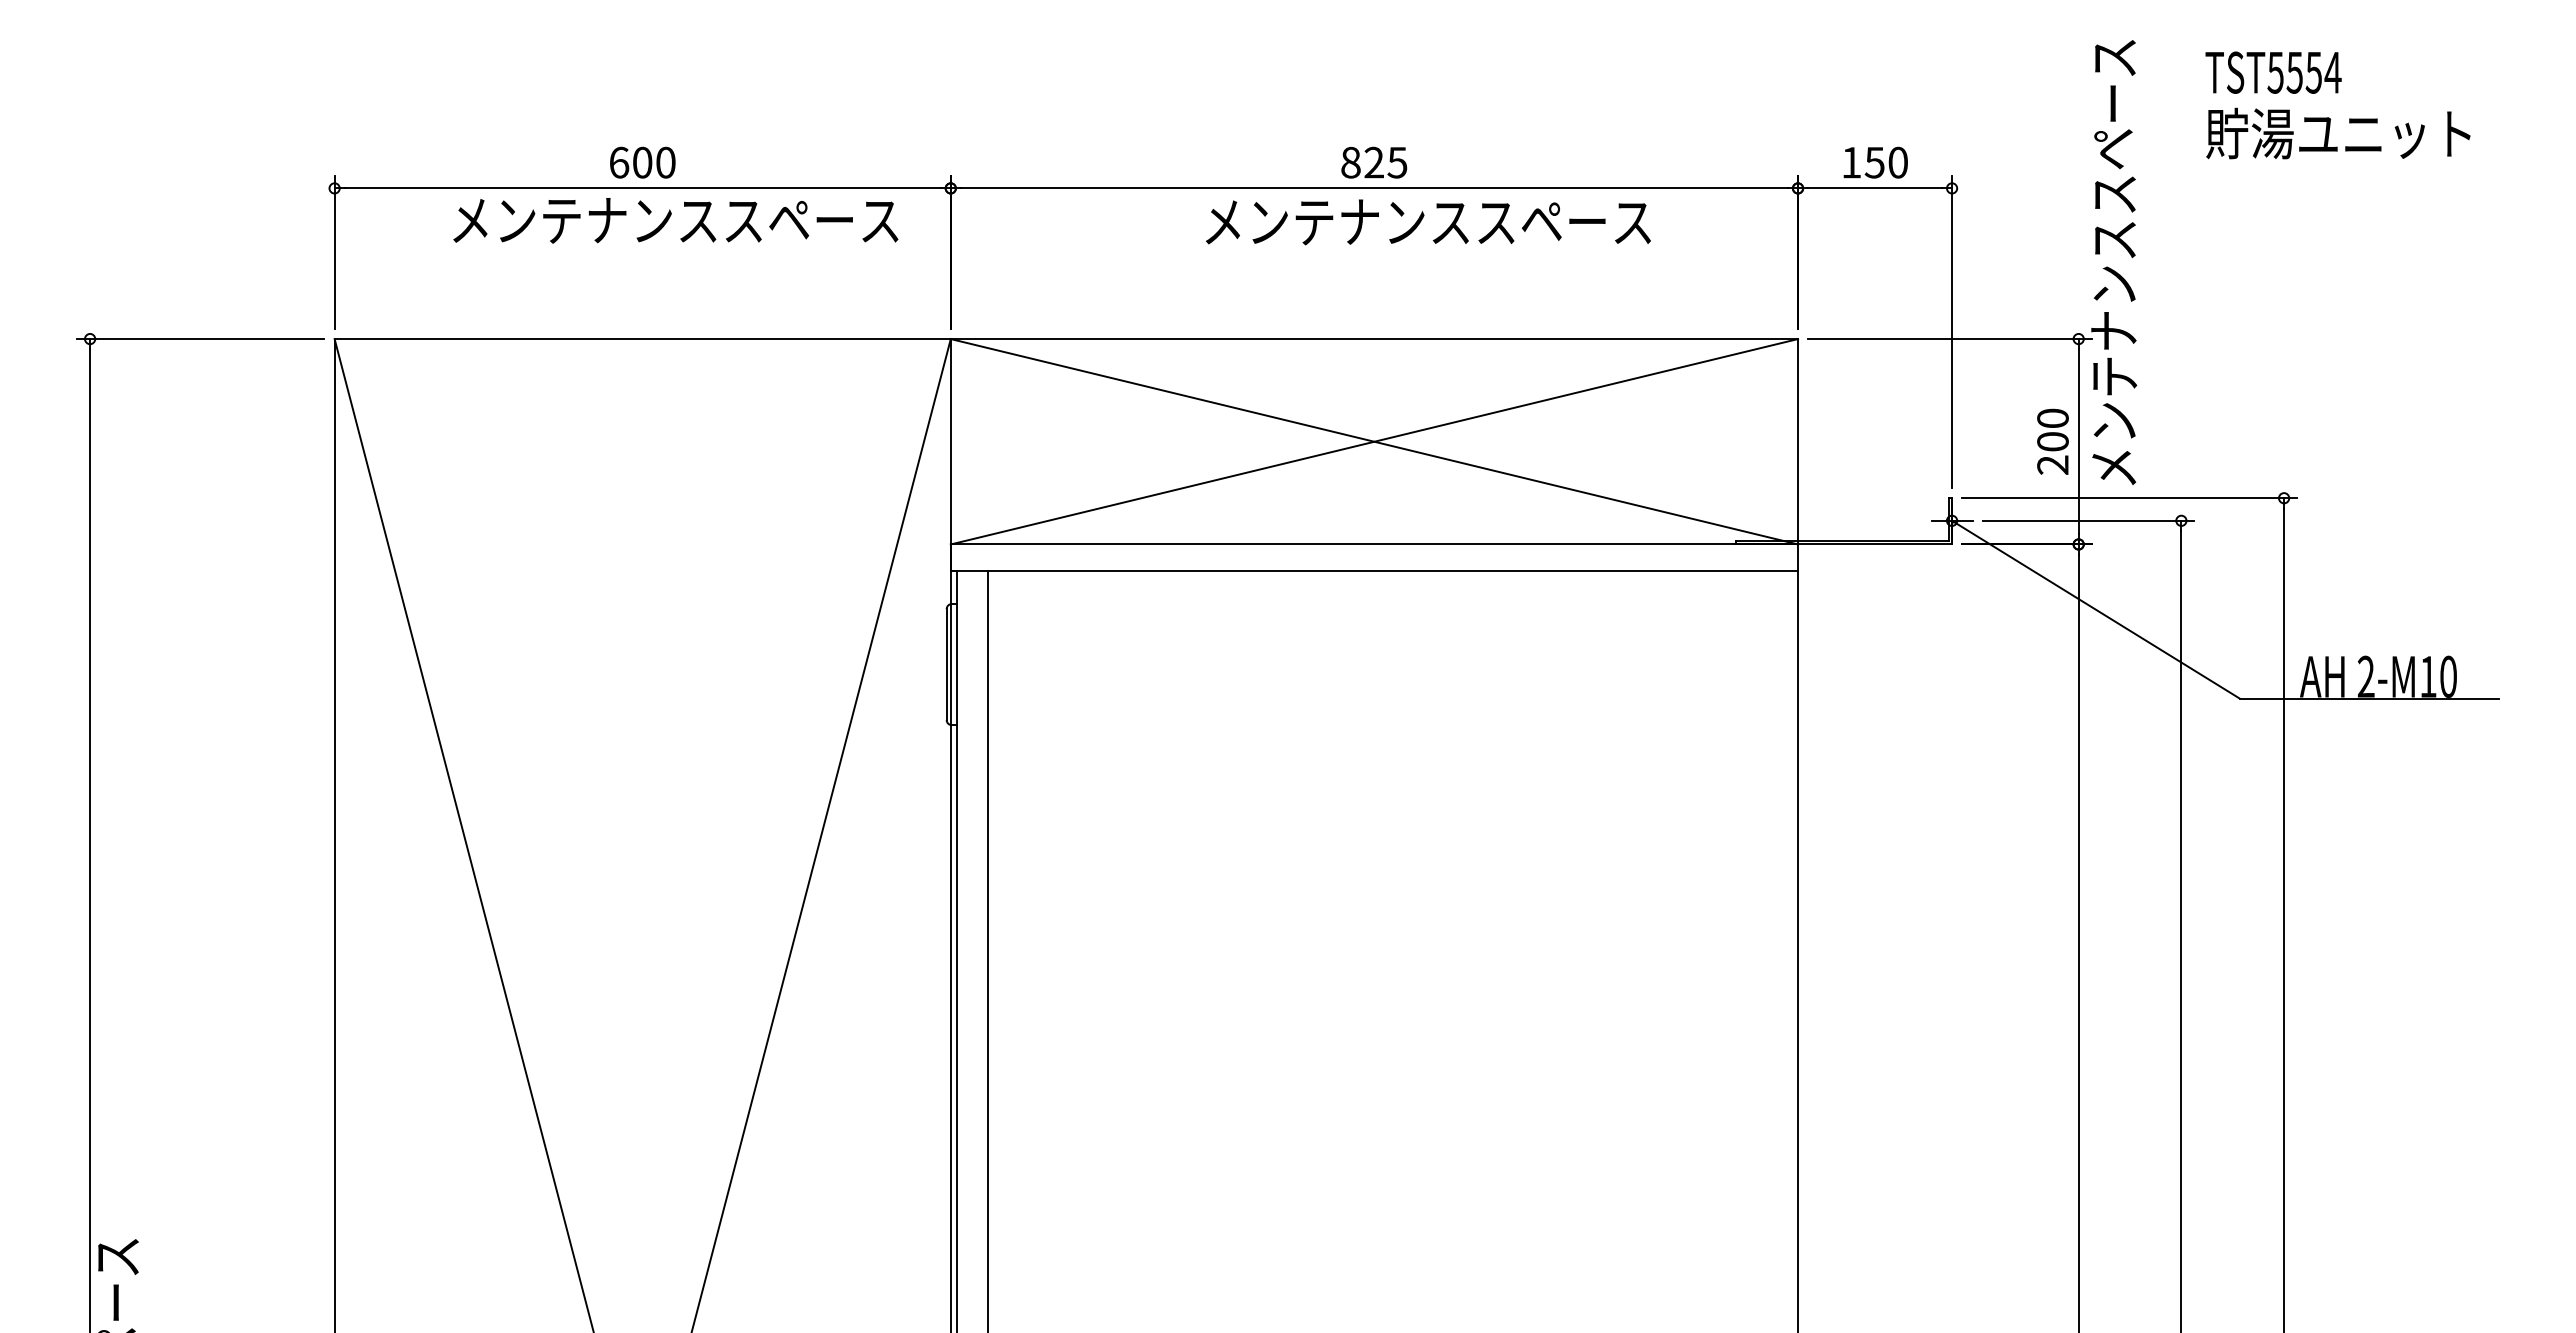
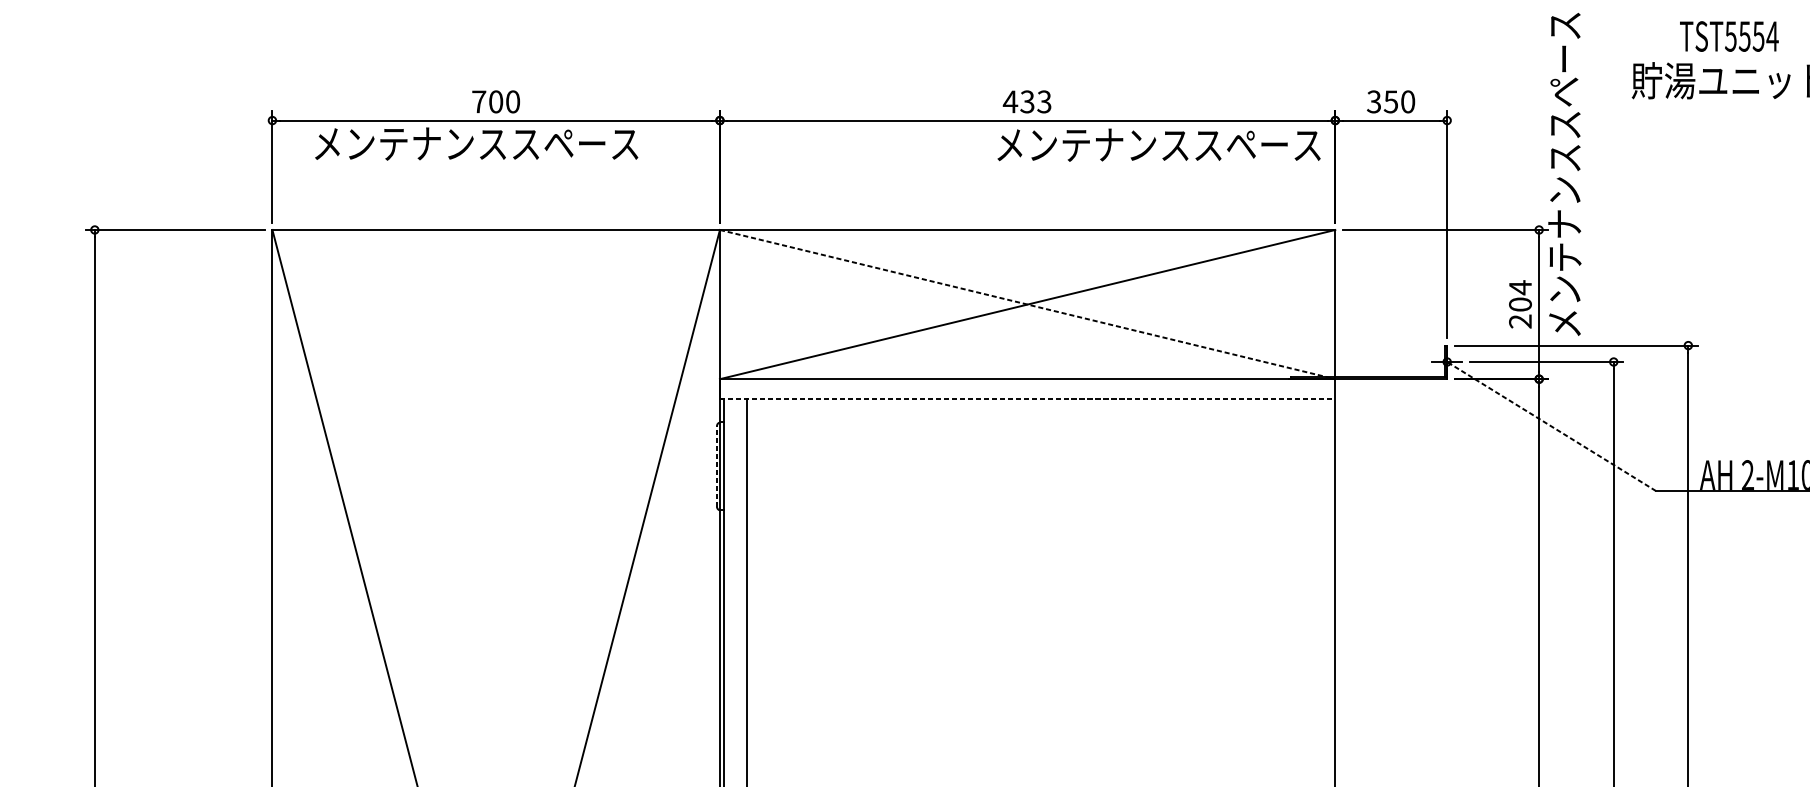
text: (2273, 72) -> (1729, 36), moved
text: (619, 162) -> (479, 101), 600 -> 700
text: (1373, 162) -> (1026, 101), 825 -> 433
text: (1850, 162) -> (1373, 101), 150 -> 350
text: (675, 220) -> (476, 143), moved
text: (1428, 222) -> (1159, 145), moved
text: (2052, 418) -> (1520, 287), 200 -> 204
line: (1374, 441) -> (1027, 304), solid -> dashed
line: (1374, 571) -> (1027, 398), solid -> dashed
line: (2095, 609) -> (1551, 426), solid -> dashed
line: (946, 664) -> (716, 466), solid -> dashed

